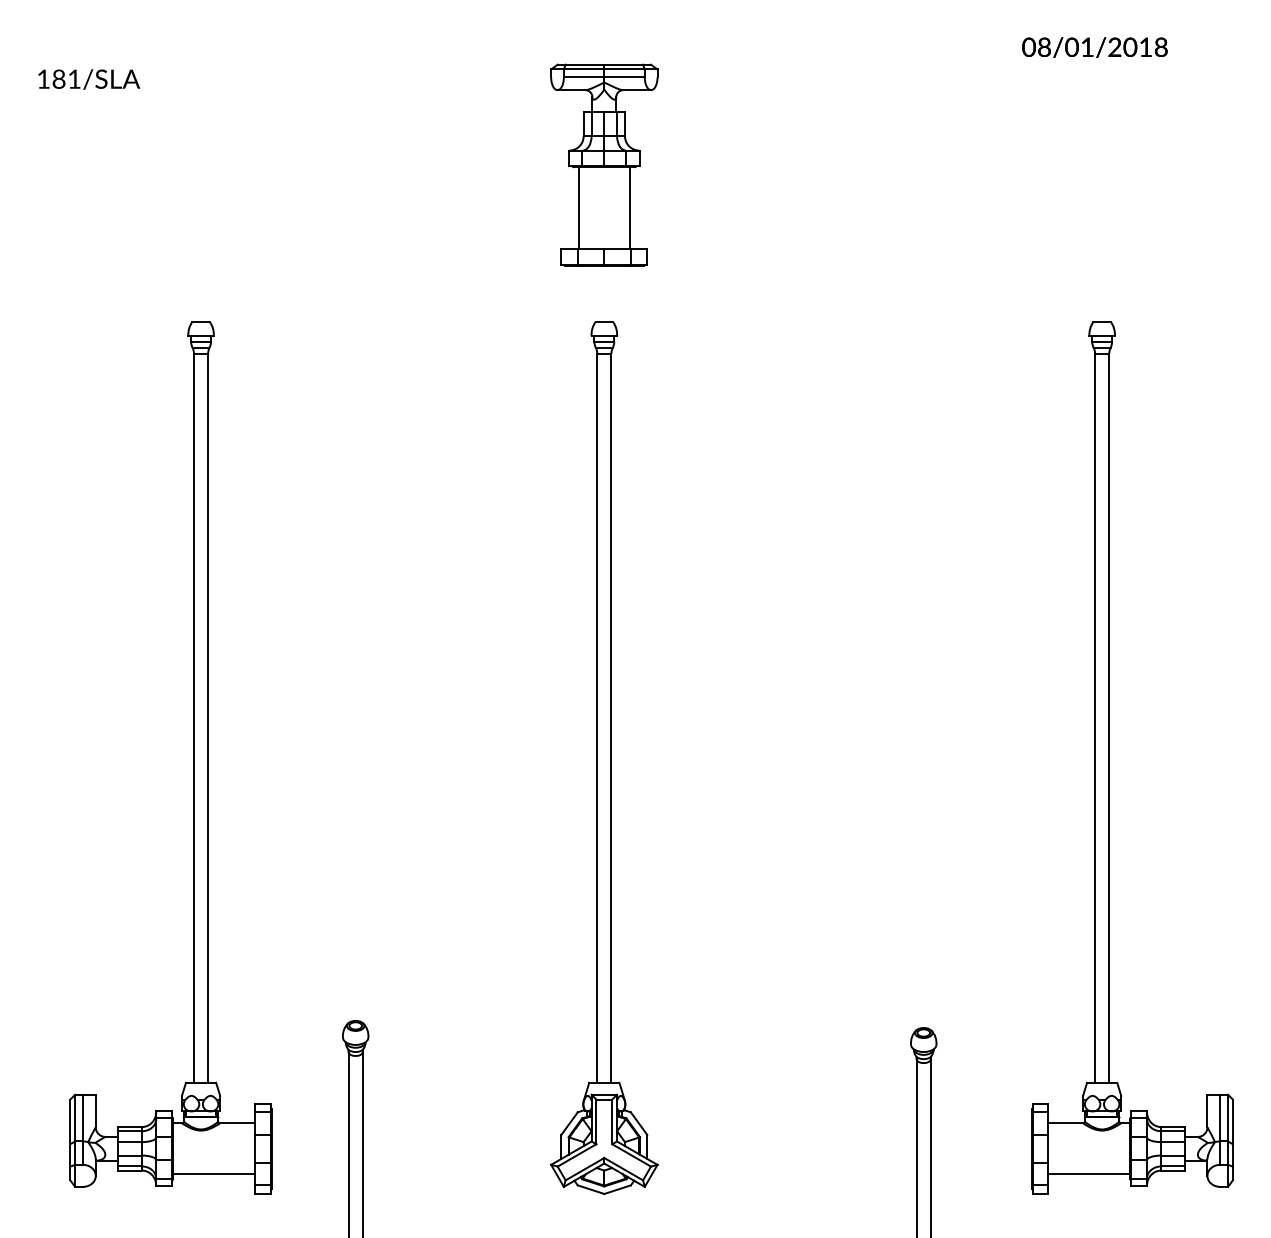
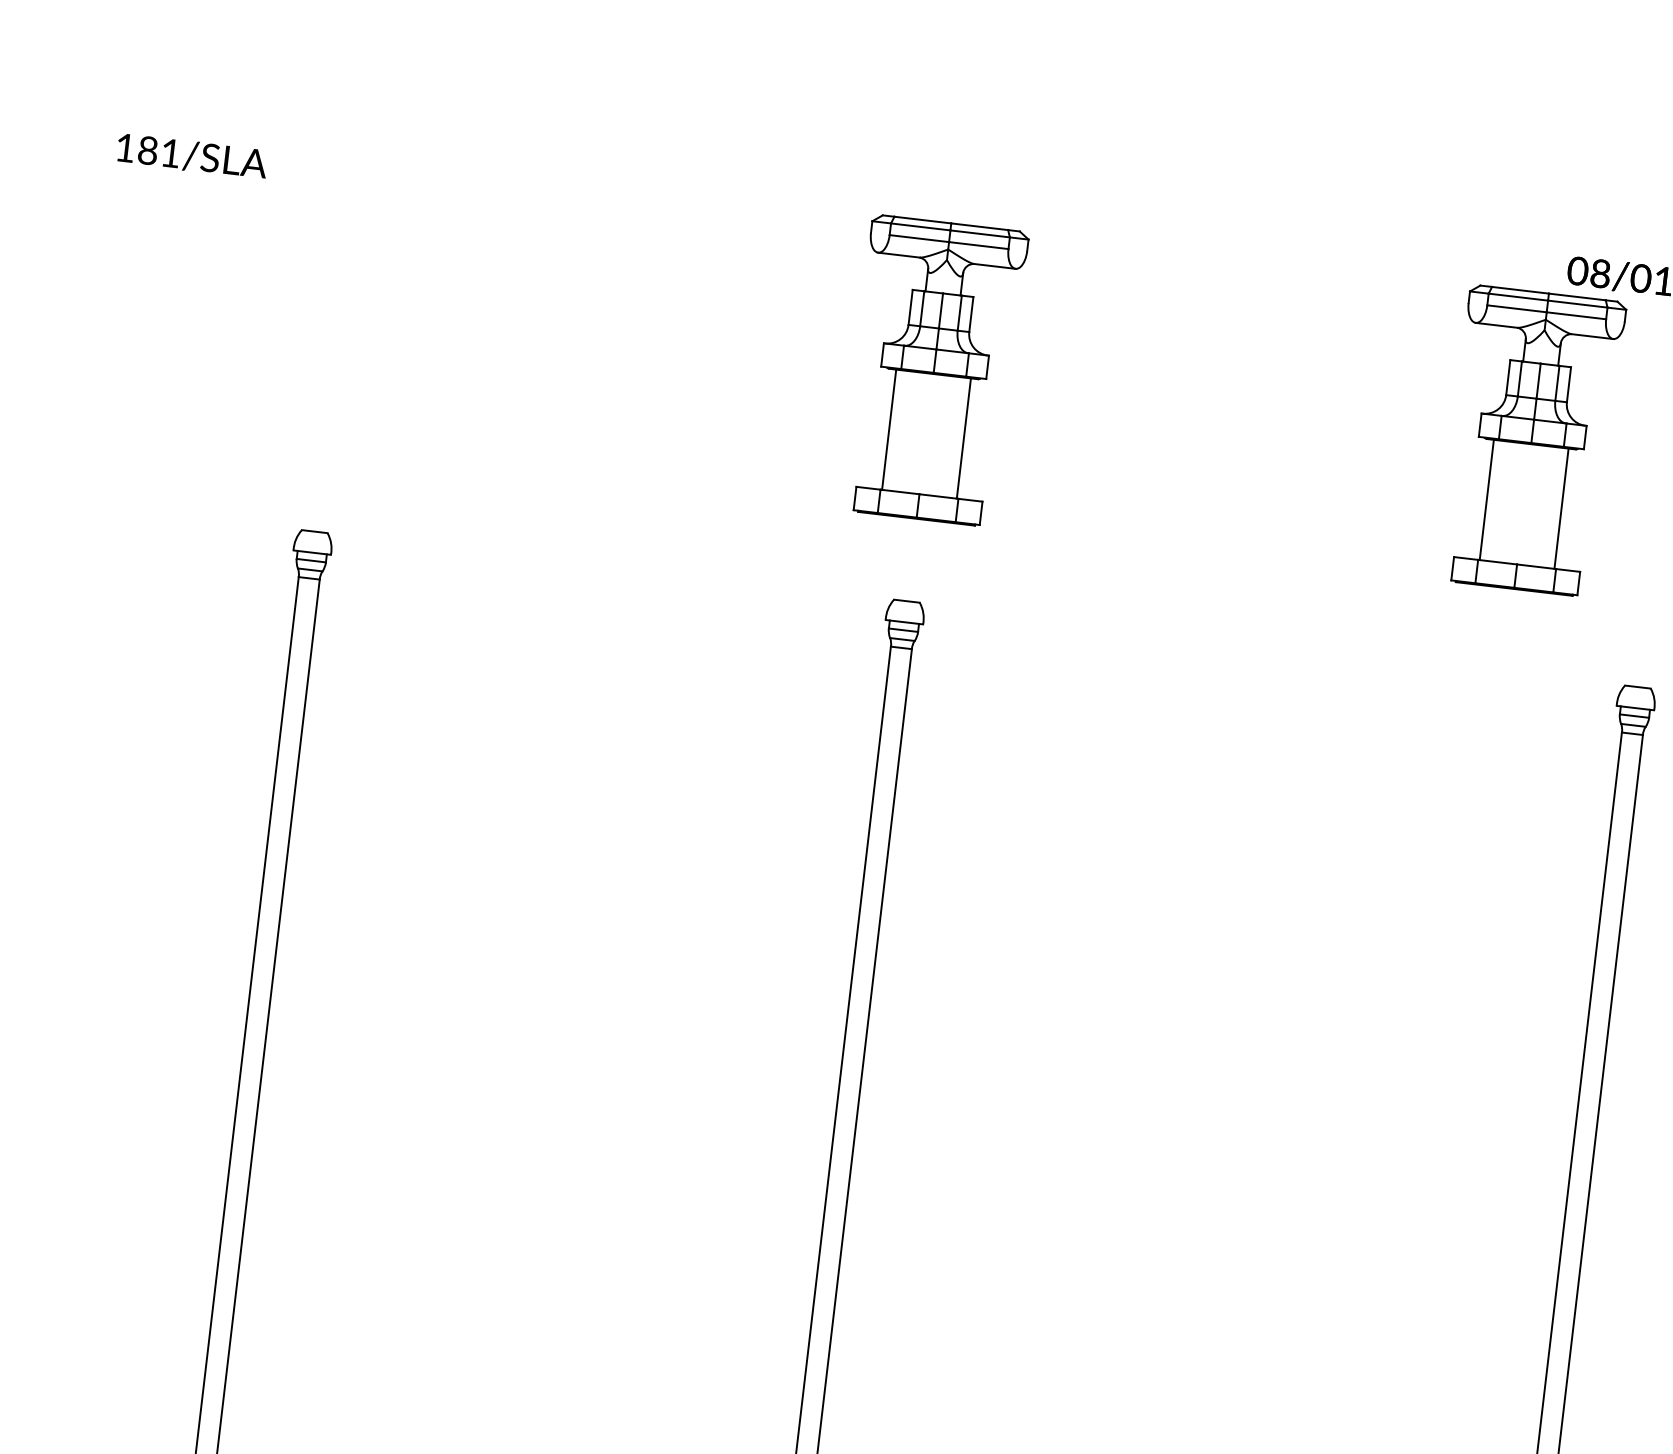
part: (1011, 164) -> (1531, 440), added

